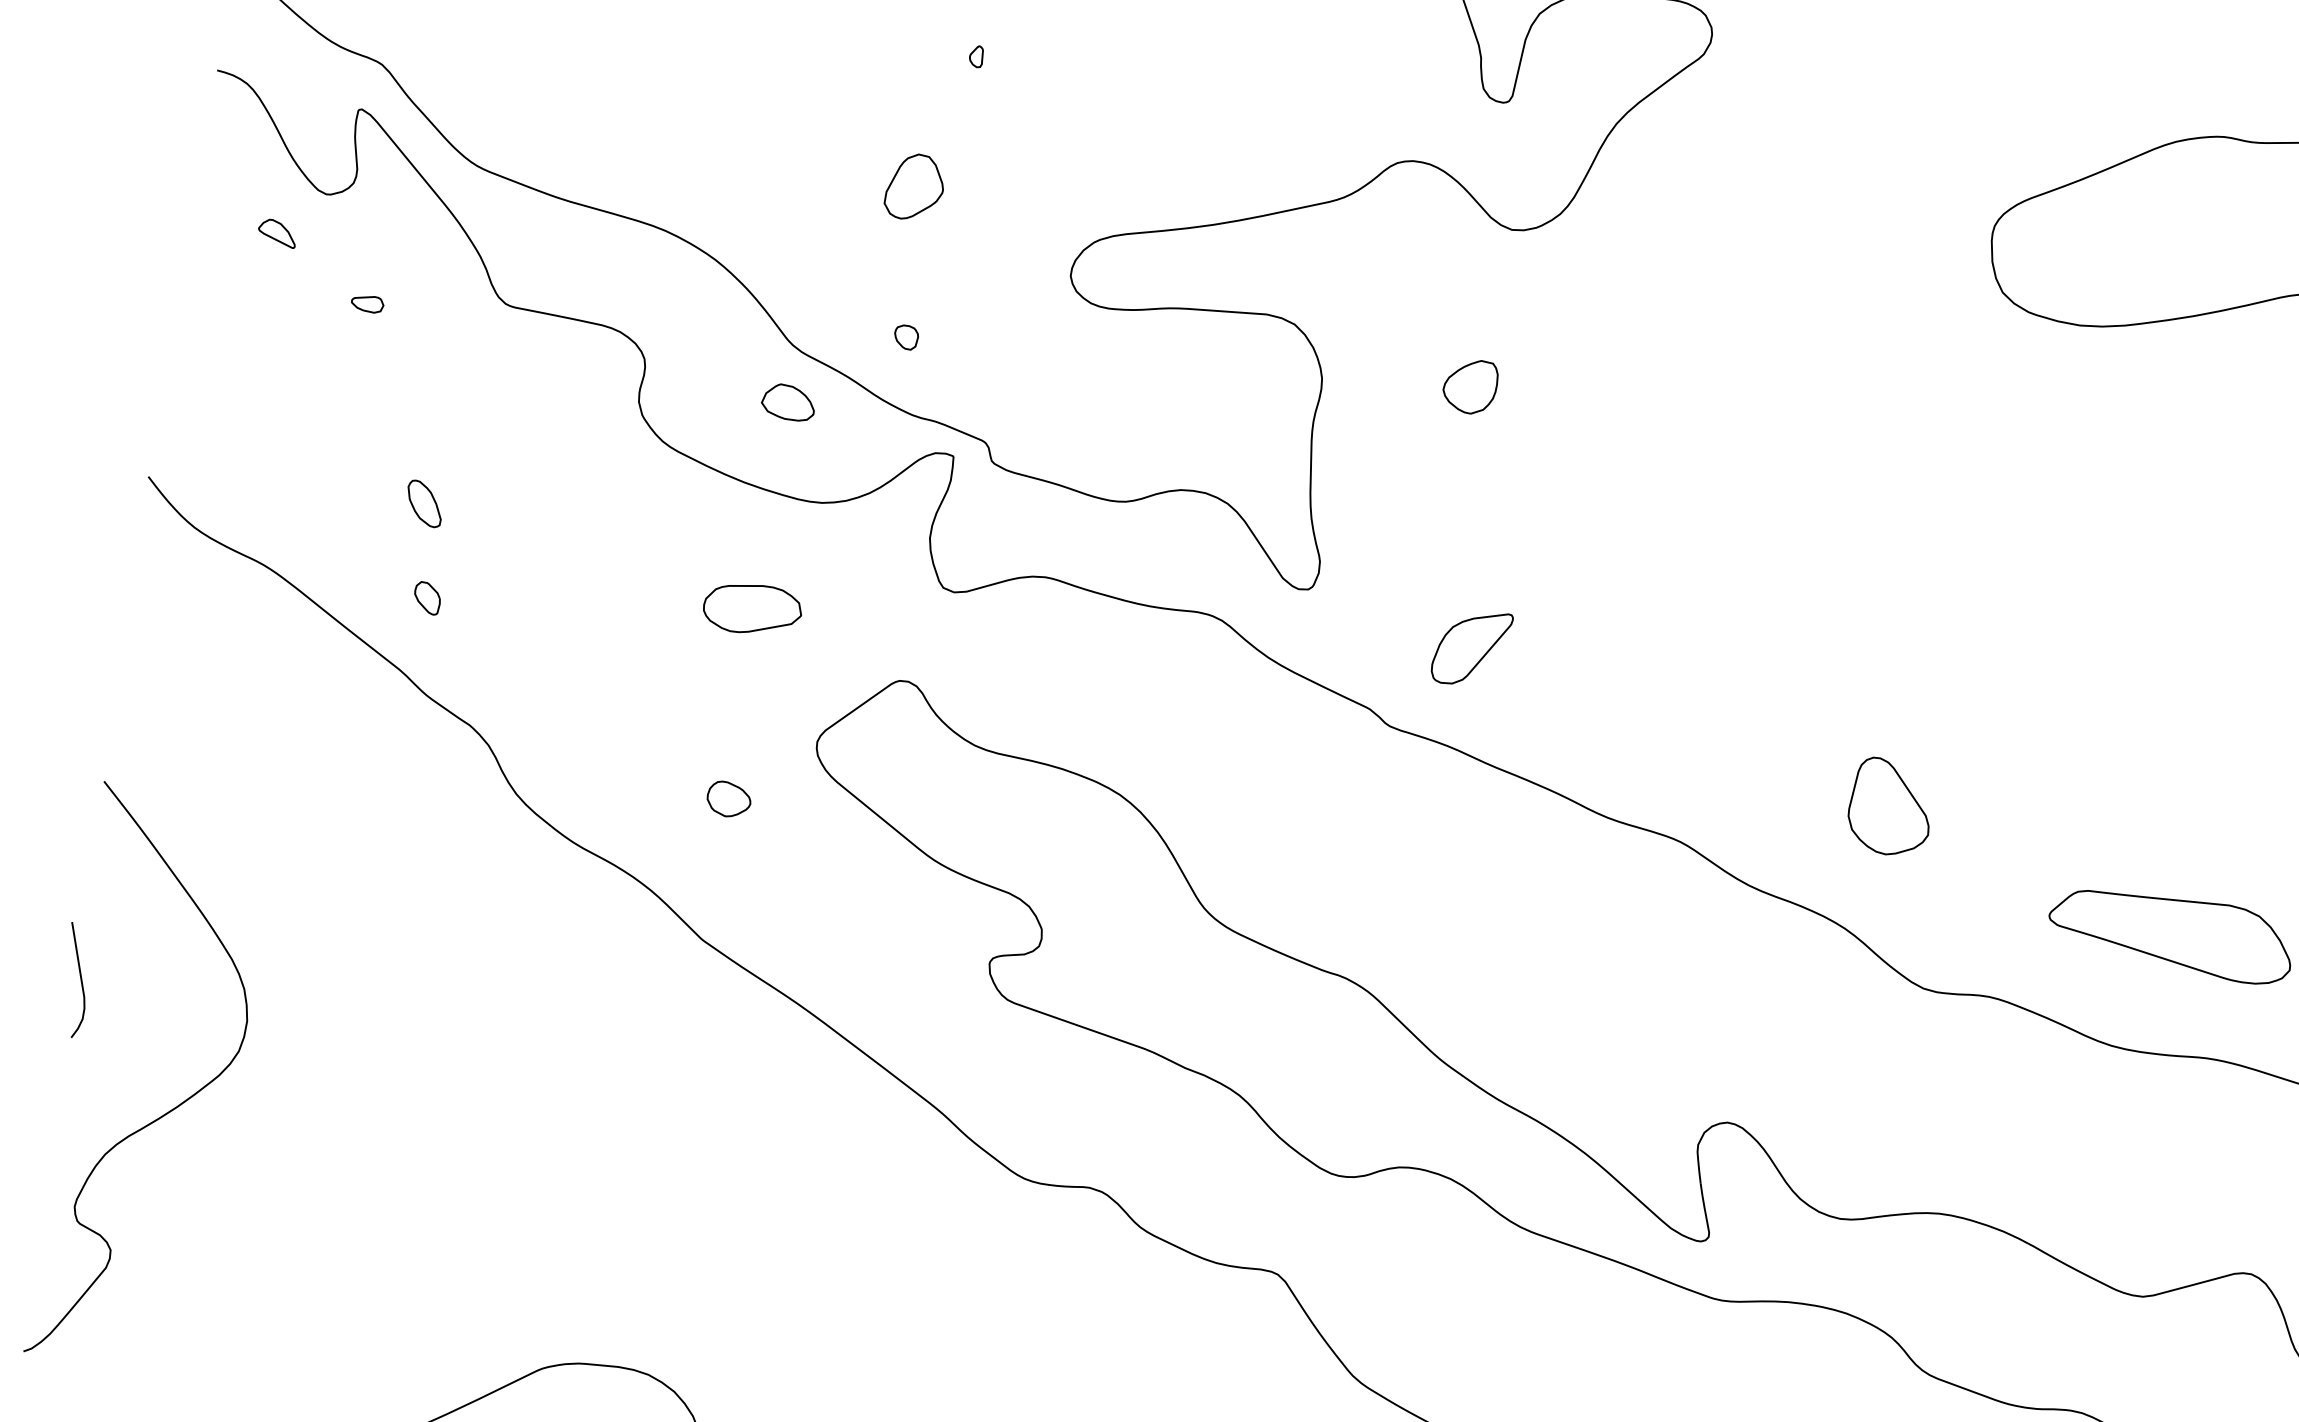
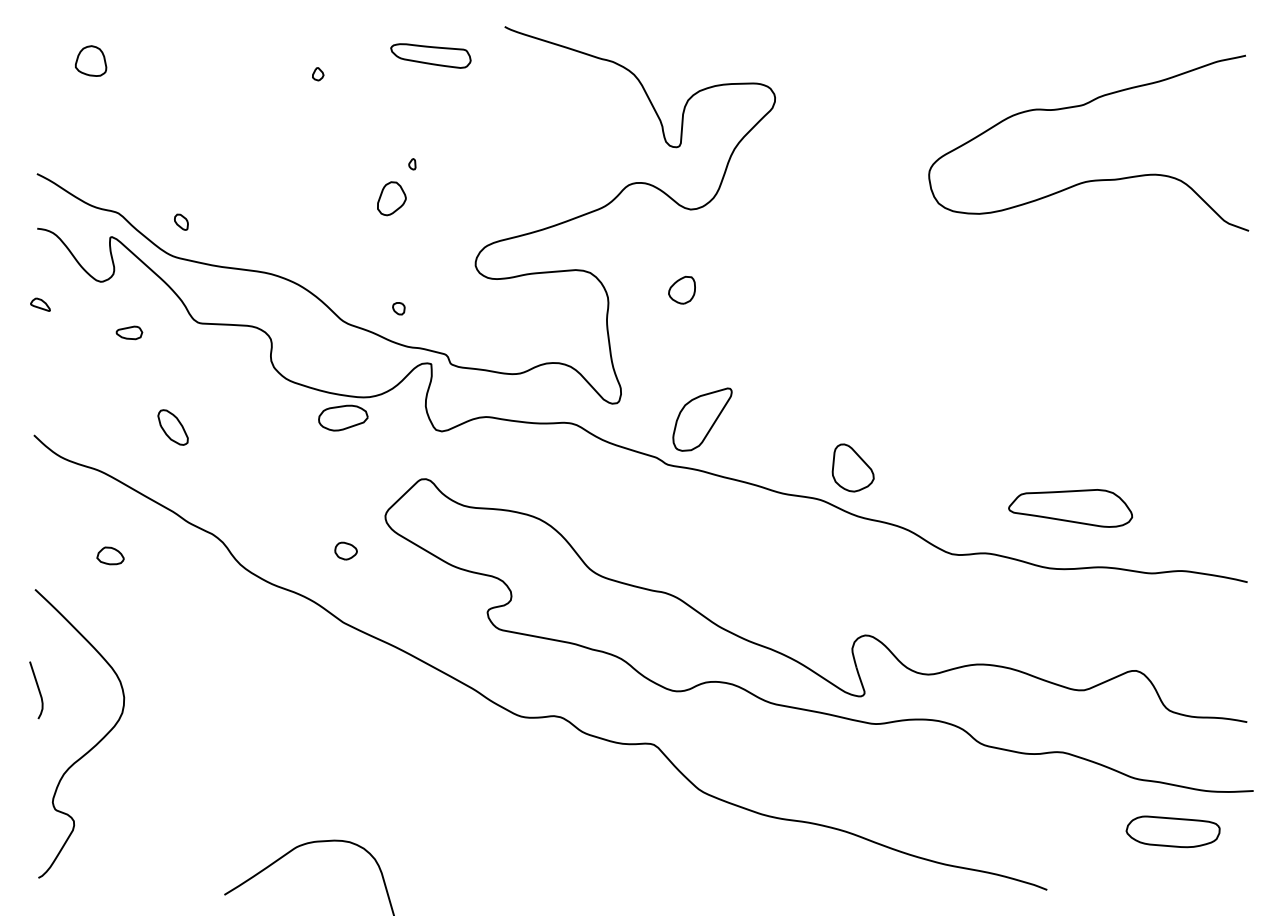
part: (914, 186) -> (391, 198), moved
part: (277, 232) -> (40, 304), moved
part: (367, 302) -> (129, 332), size x1.6
part: (788, 401) -> (110, 555), moved
part: (423, 503) -> (172, 427), size x1.6
part: (427, 596) -> (181, 221), moved
part: (753, 608) -> (343, 417), moved
part: (1471, 647) -> (702, 419), size x1.6
part: (1889, 806) -> (852, 467), moved

